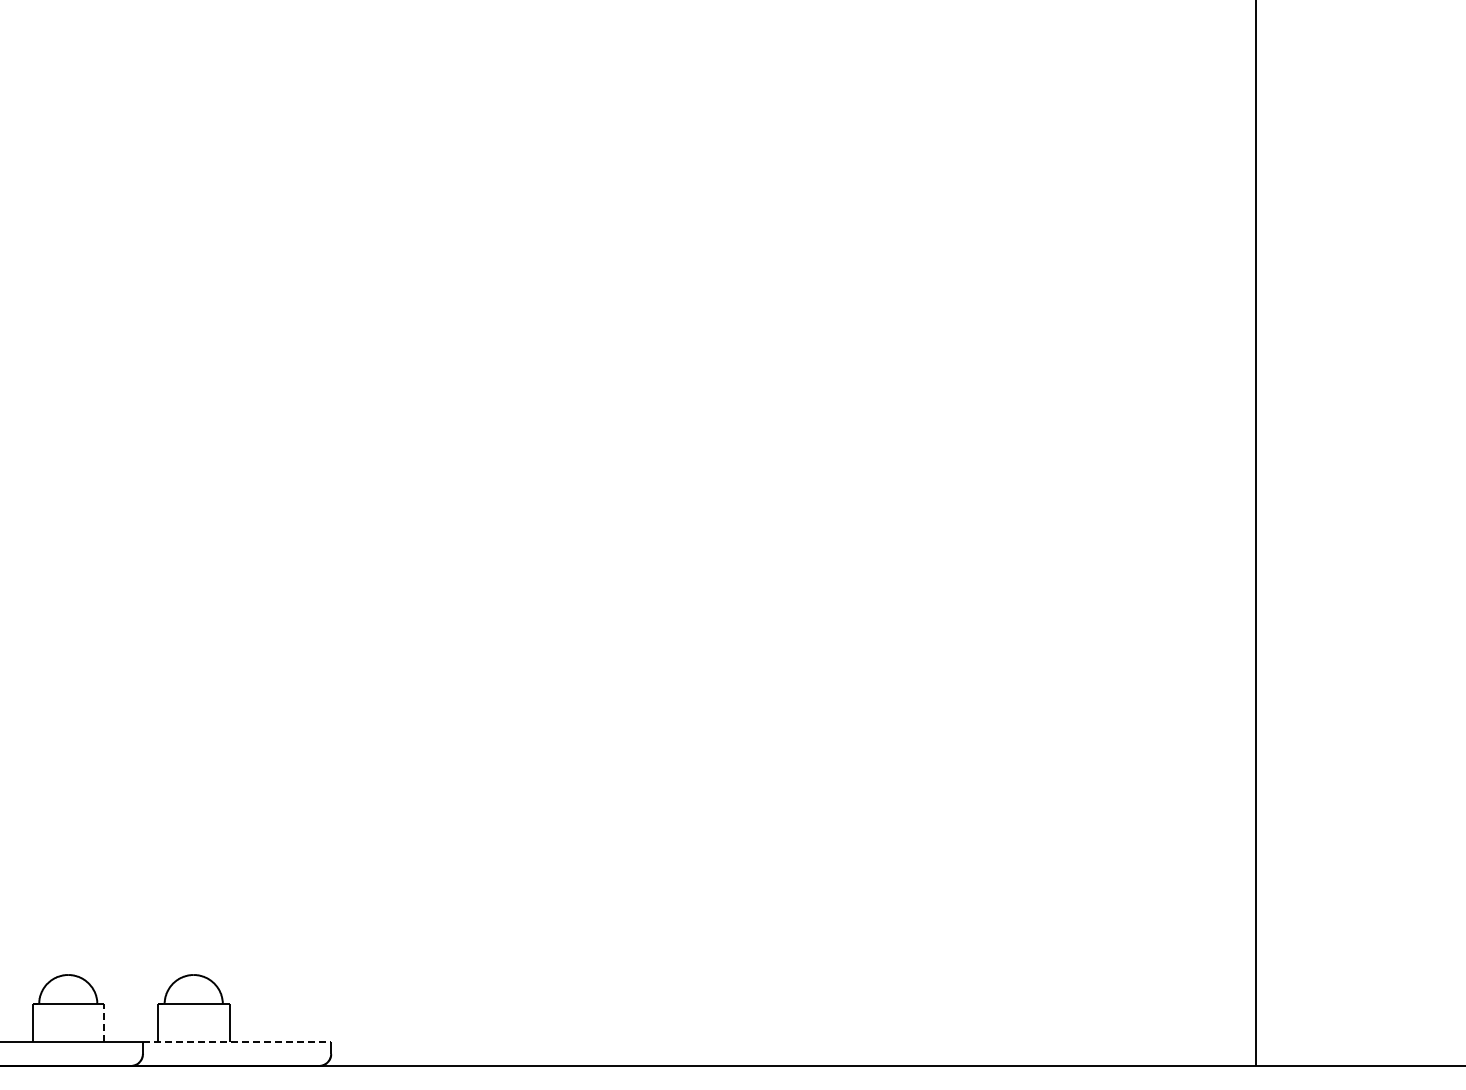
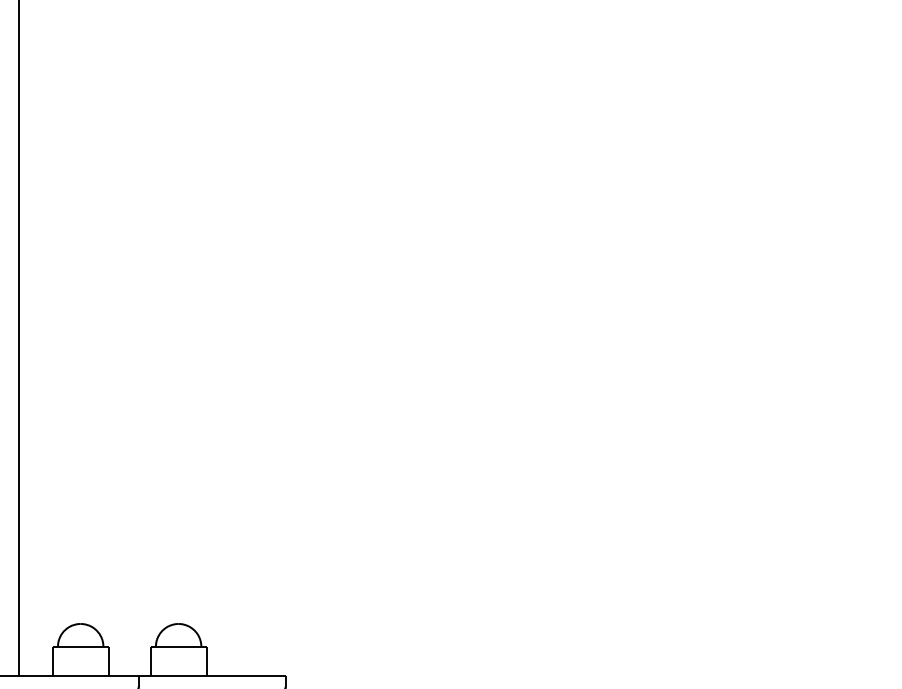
line: (104, 1024) -> (108, 662), dashed -> solid
line: (237, 1041) -> (212, 675), dashed -> solid

